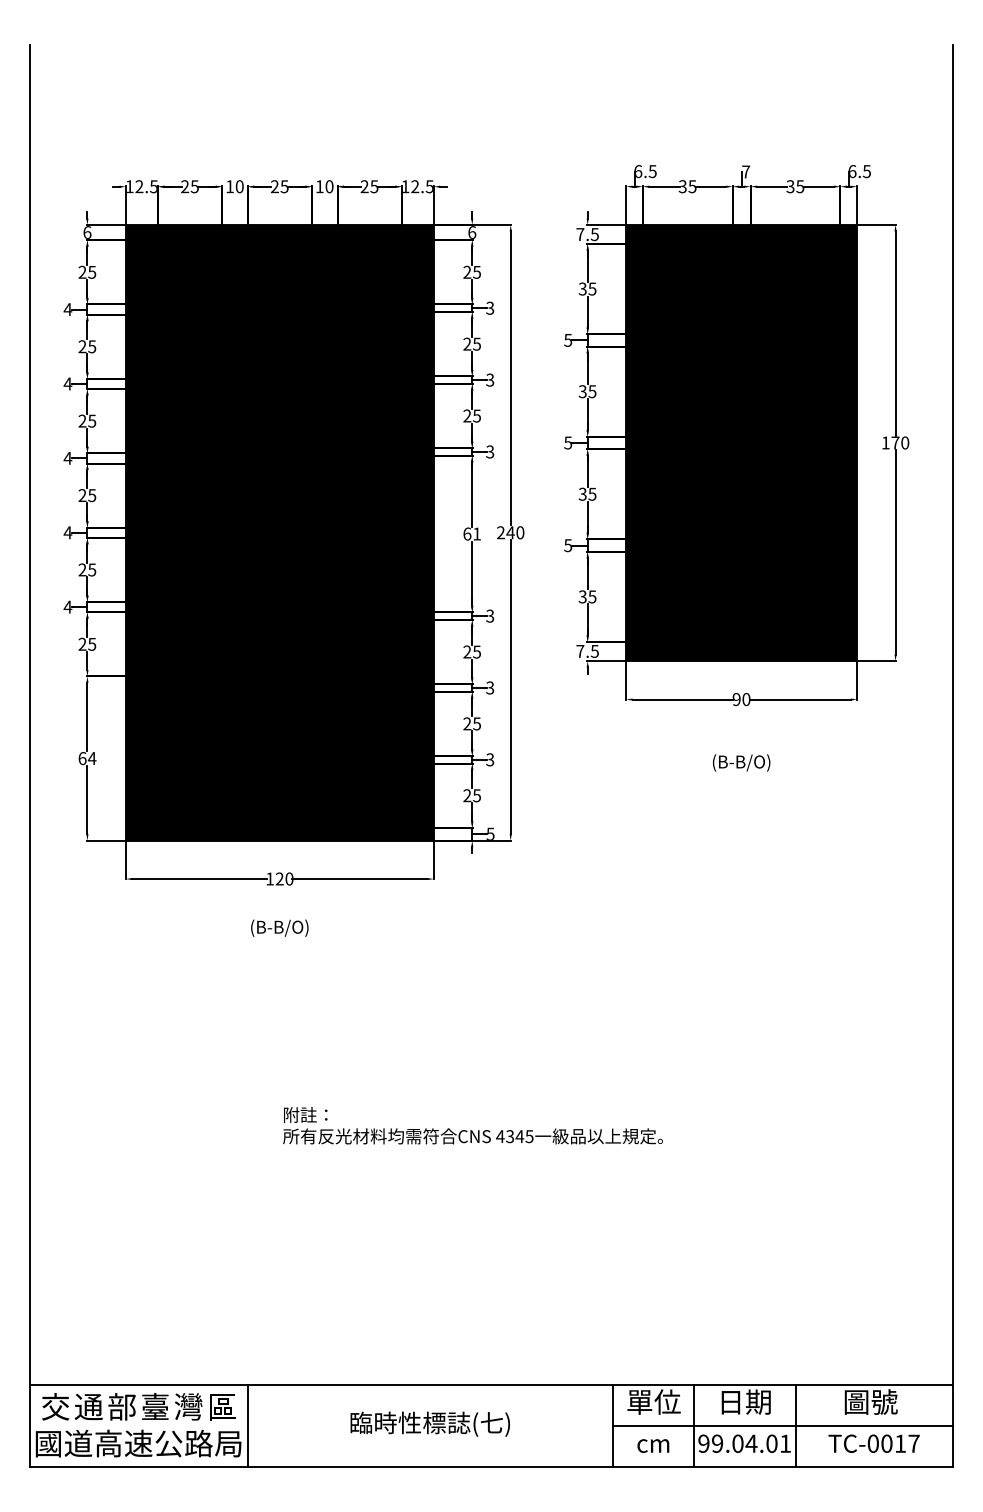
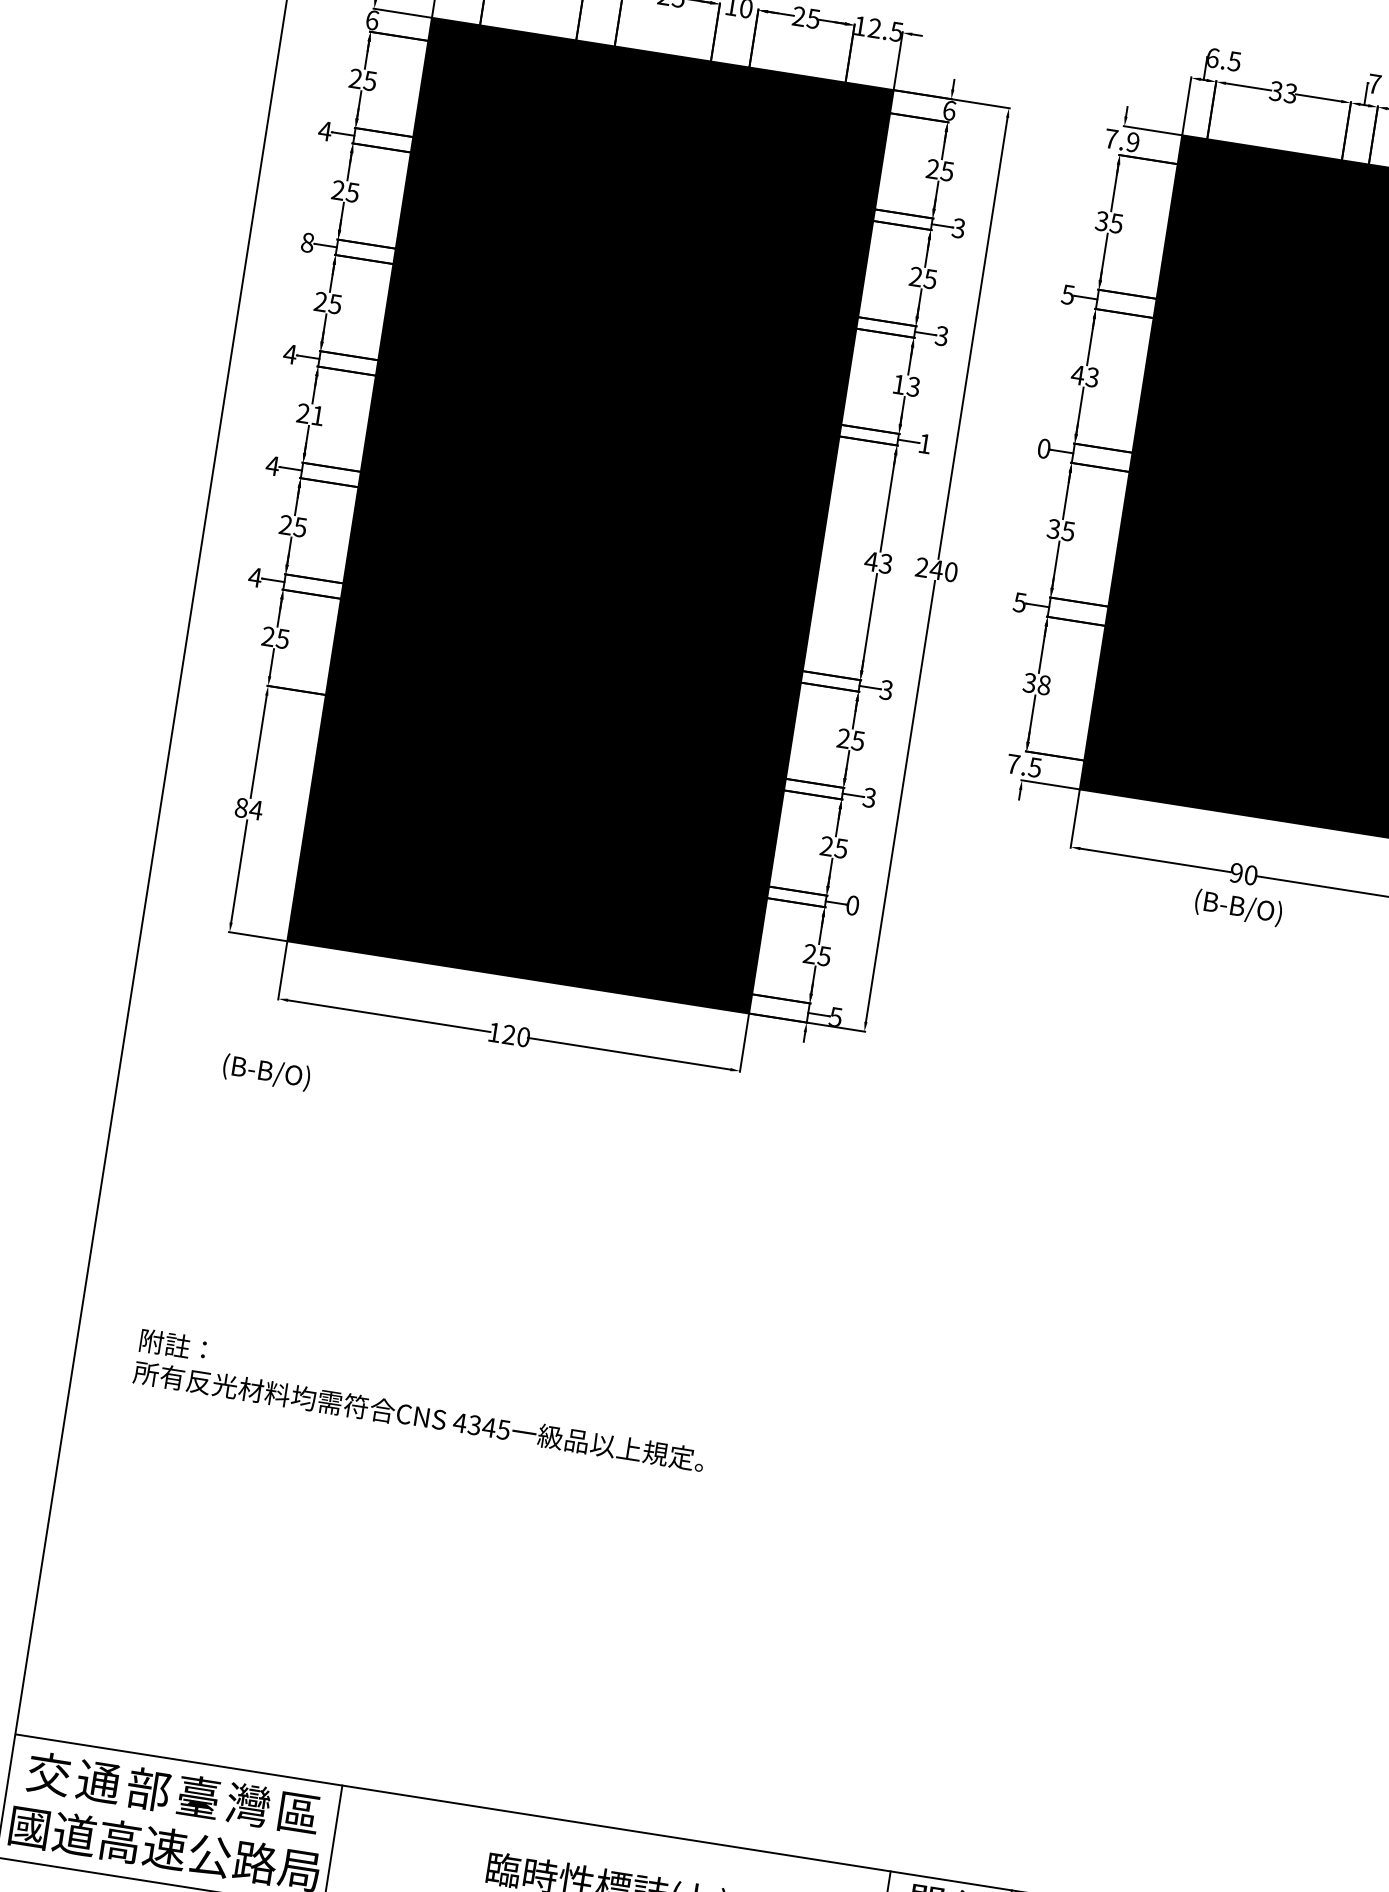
text: (692, 186) -> (1290, 93), 35 -> 33
text: (594, 234) -> (1132, 142), 7.5 -> 7.9
text: (67, 383) -> (307, 241), 4 -> 8
text: (587, 391) -> (1085, 376), 35 -> 43
text: (471, 415) -> (905, 384), 25 -> 13
text: (568, 442) -> (1044, 448), 5 -> 0
text: (490, 451) -> (925, 443), 3 -> 1
text: (92, 495) -> (318, 415), 25 -> 21
text: (471, 533) -> (877, 561), 61 -> 43
text: (592, 596) -> (1044, 684), 35 -> 38
text: (82, 758) -> (241, 807), 64 -> 84
text: (490, 759) -> (853, 905), 3 -> 0
text: (741, 762) -> (1238, 907), moved
text: (279, 927) -> (266, 1071), moved
text: (472, 1125) -> (420, 1399), moved

